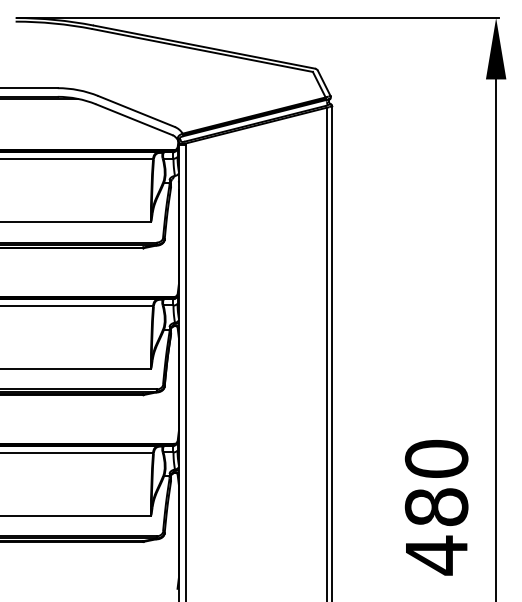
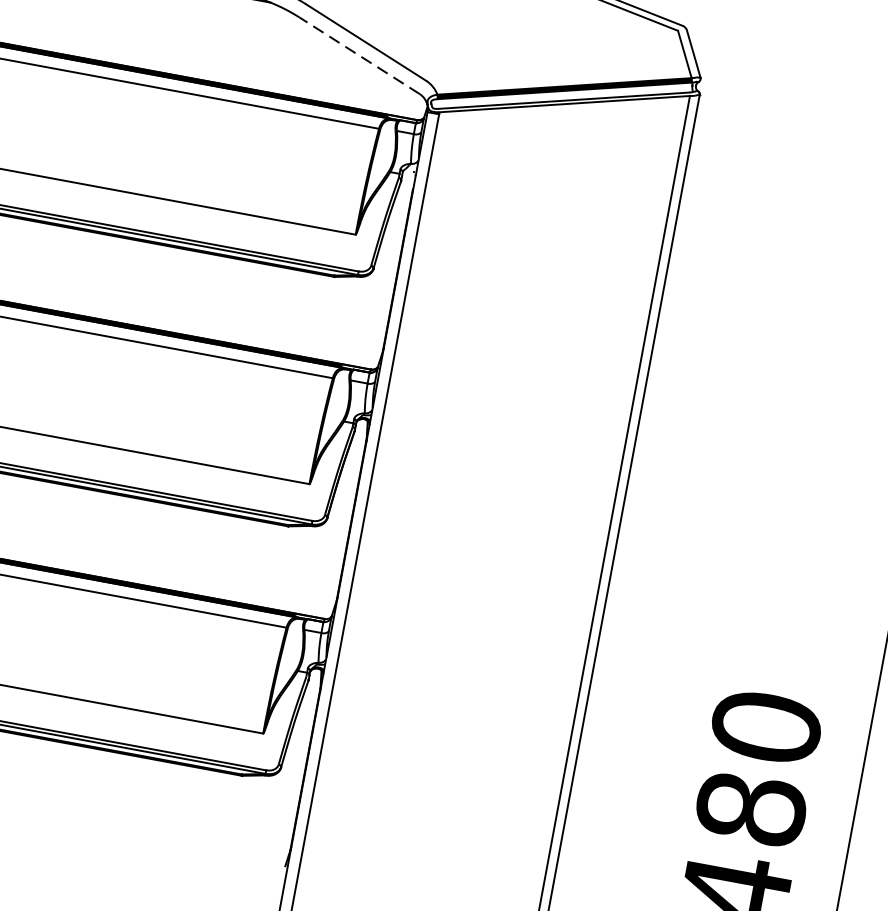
line: (133, 119) -> (358, 55), solid -> dashed

